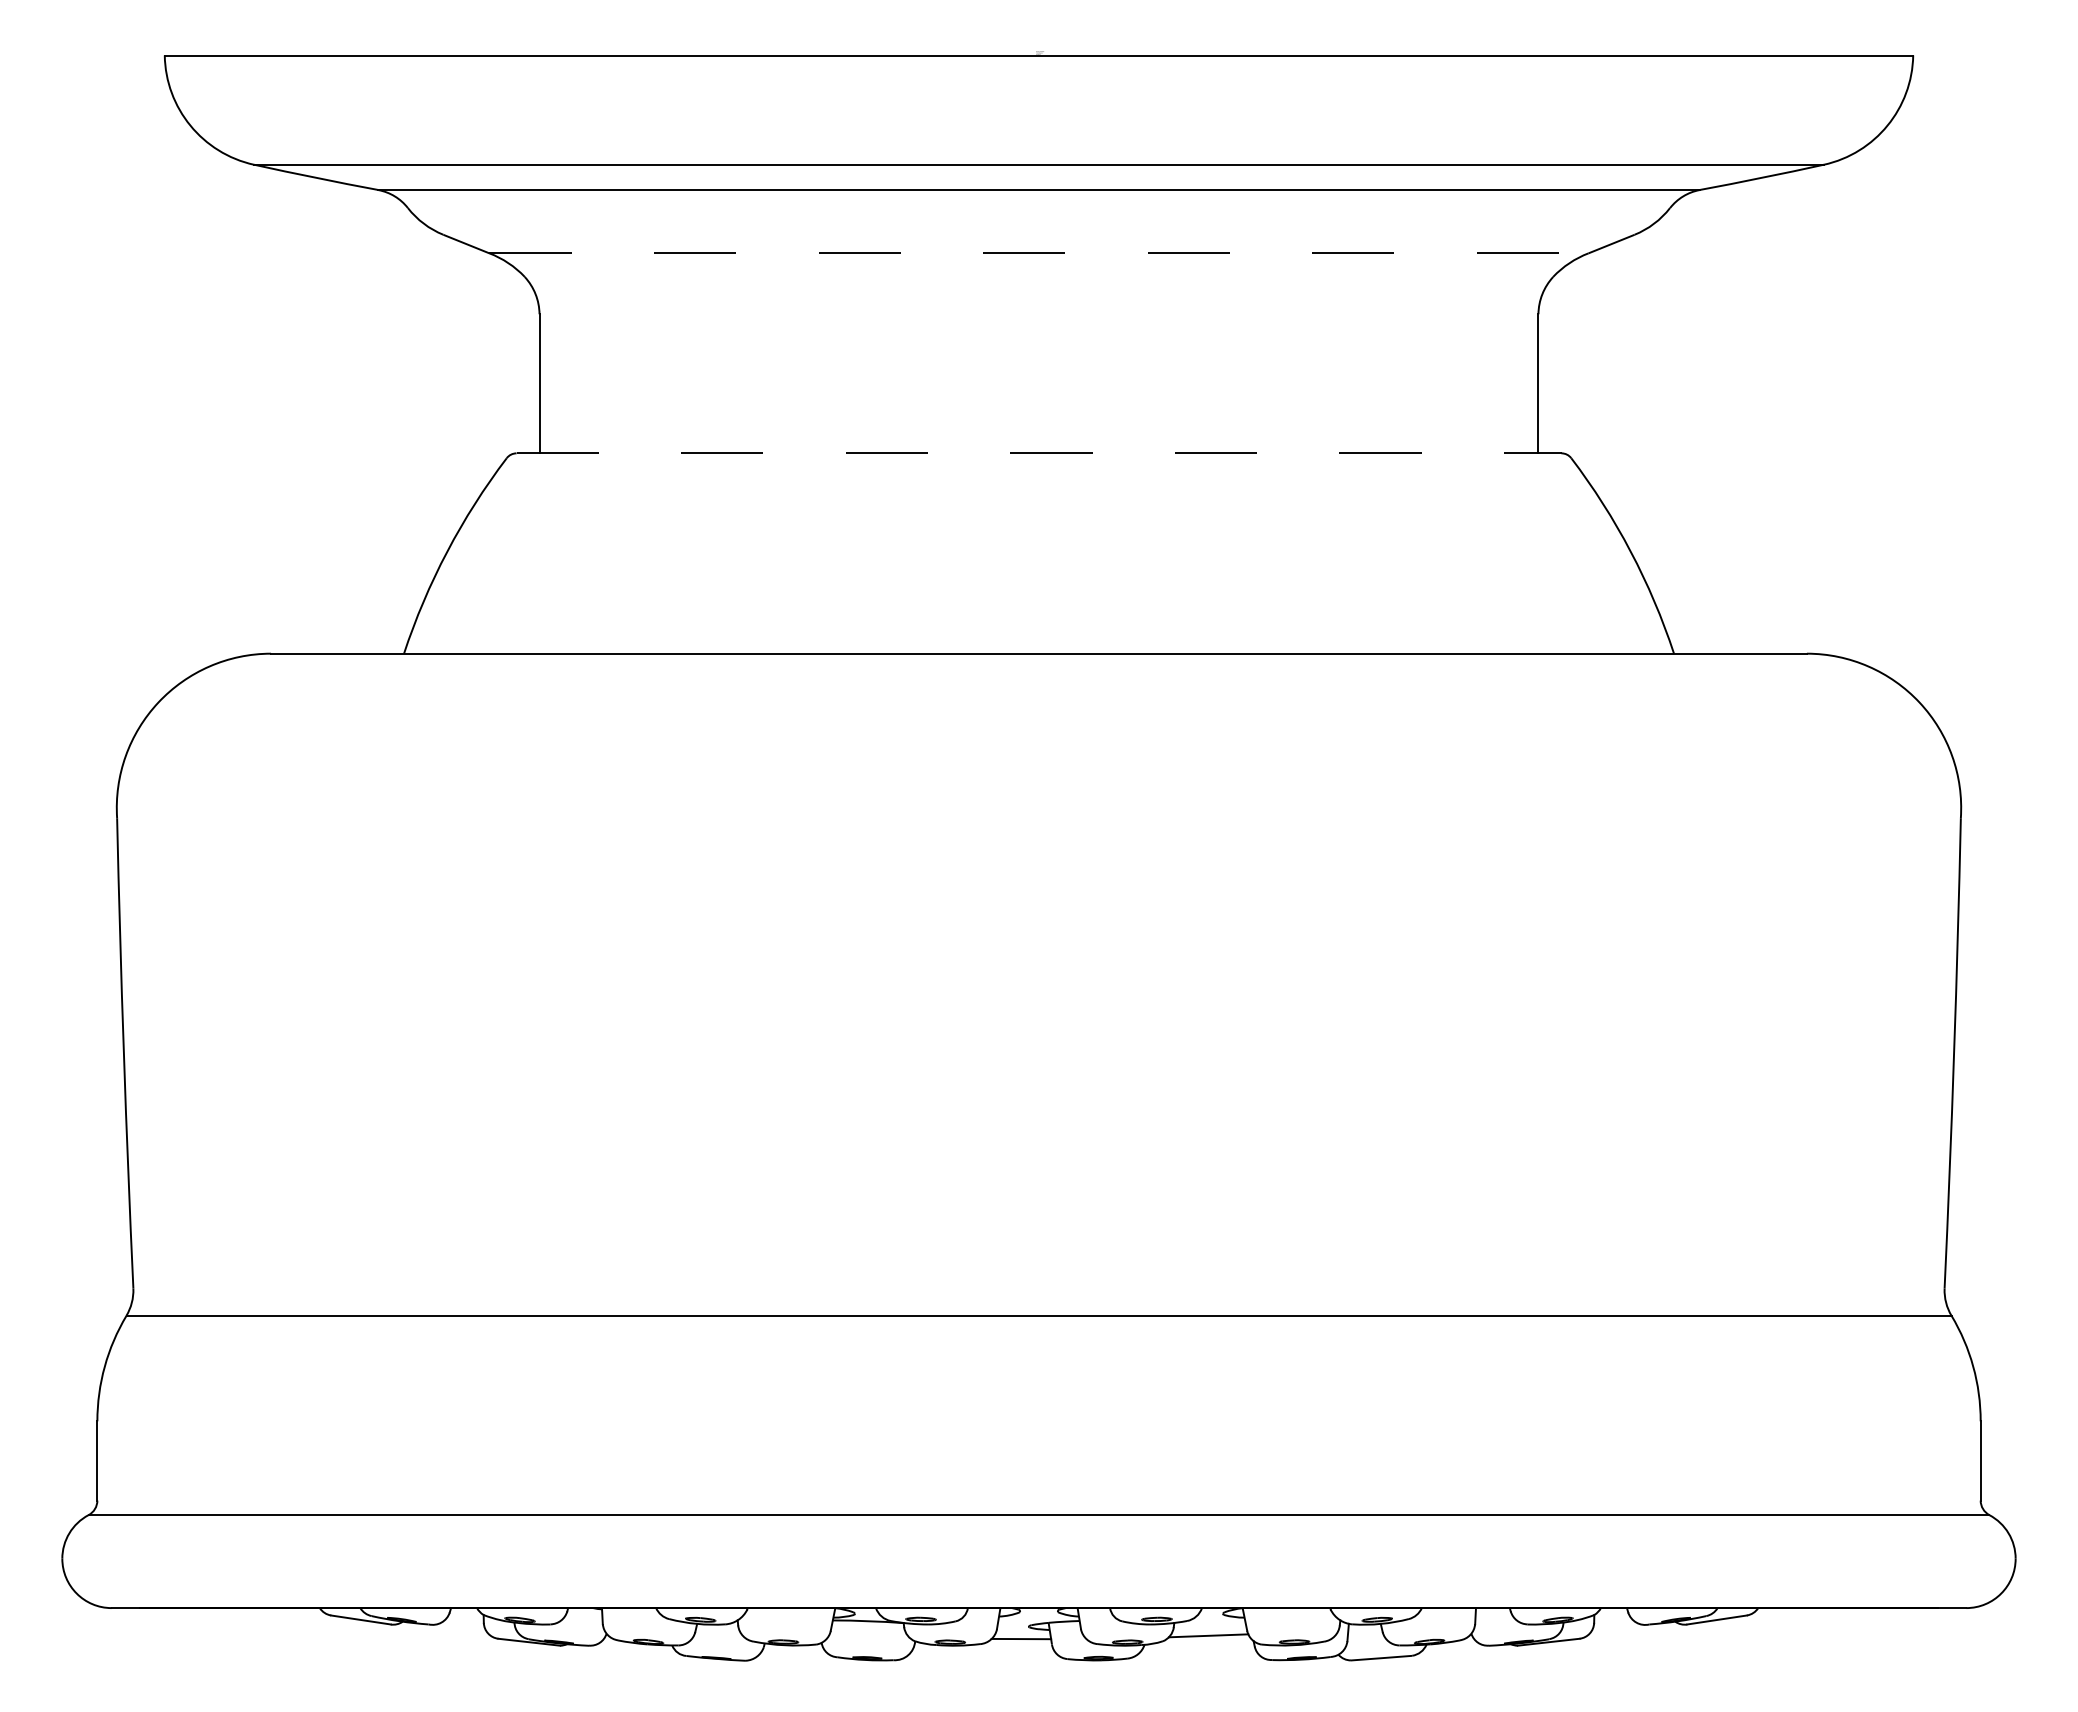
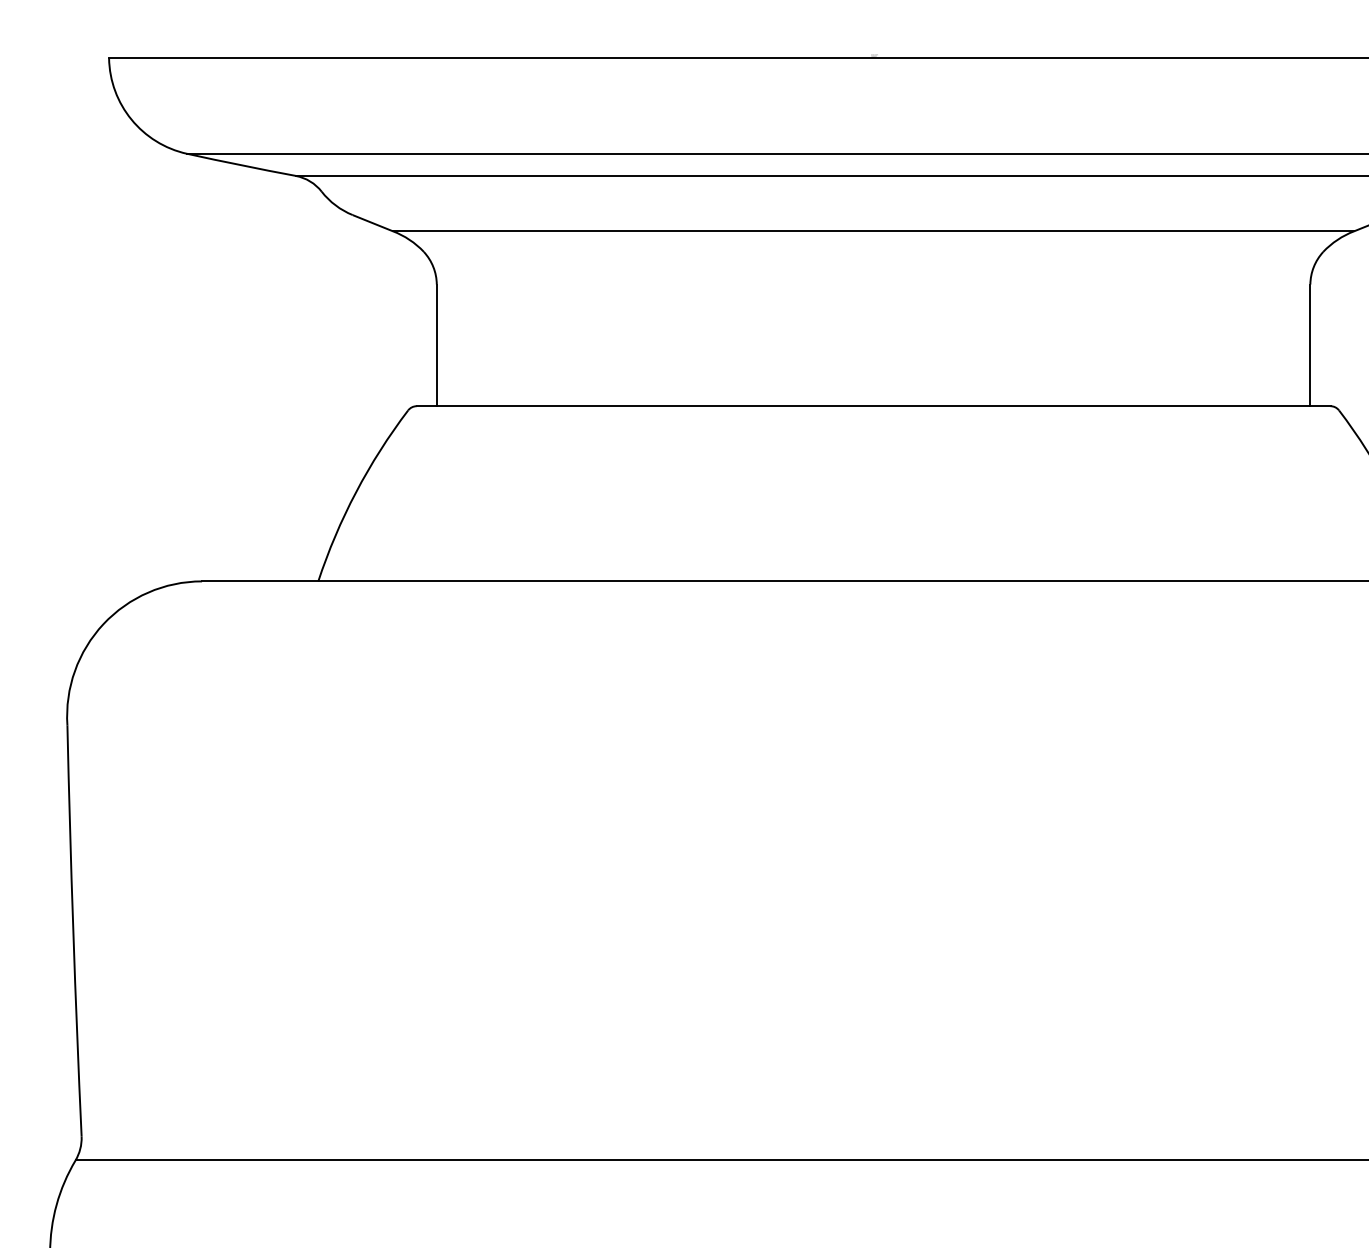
line: (1039, 253) -> (874, 231), dashed -> solid
line: (1039, 453) -> (874, 406), dashed -> solid

